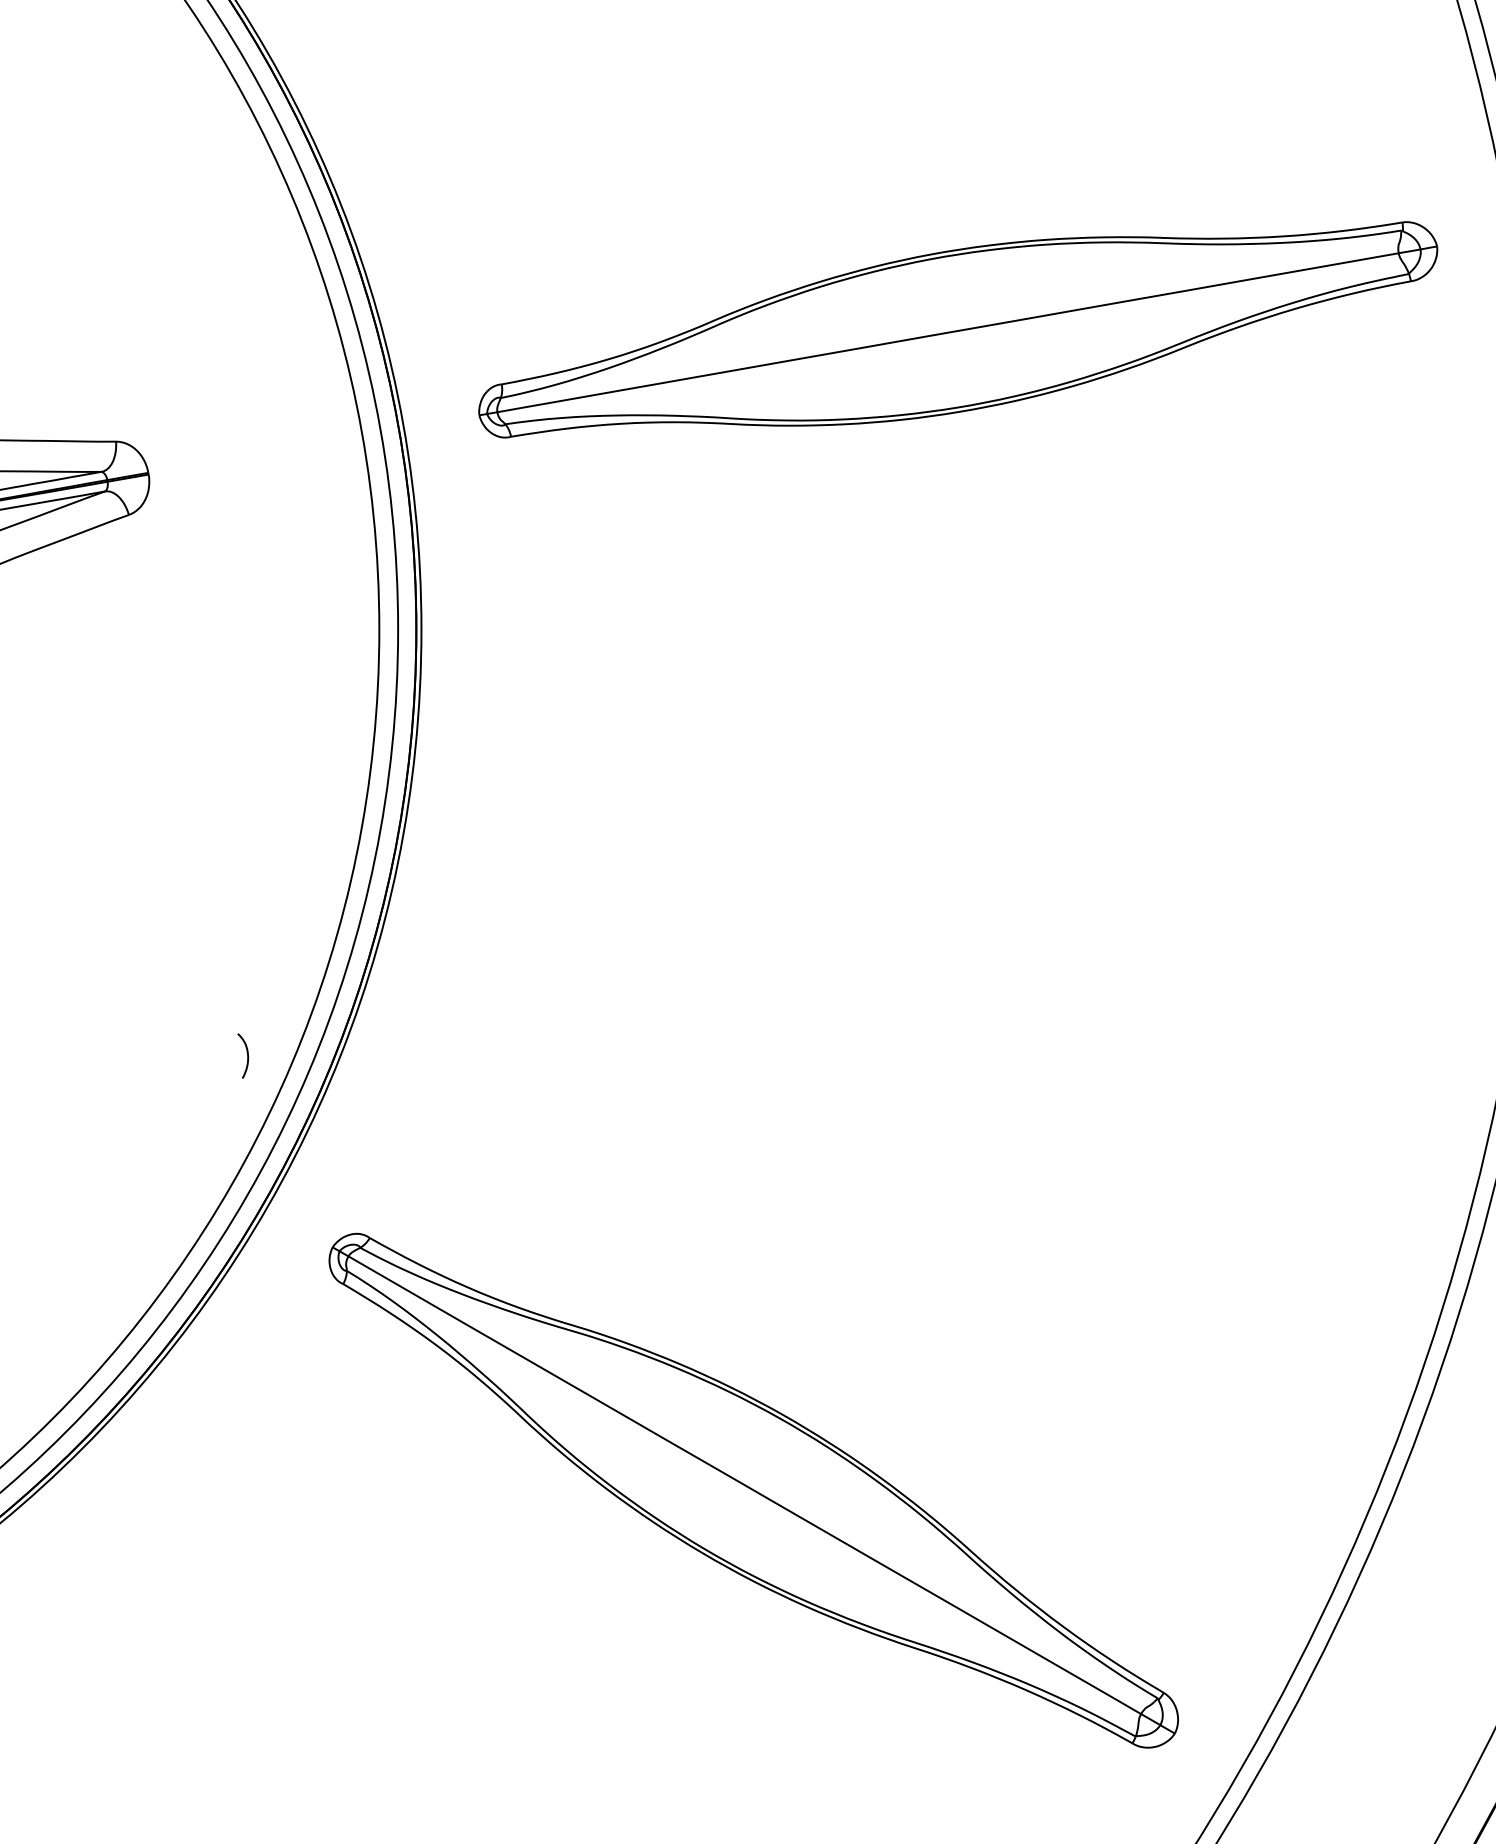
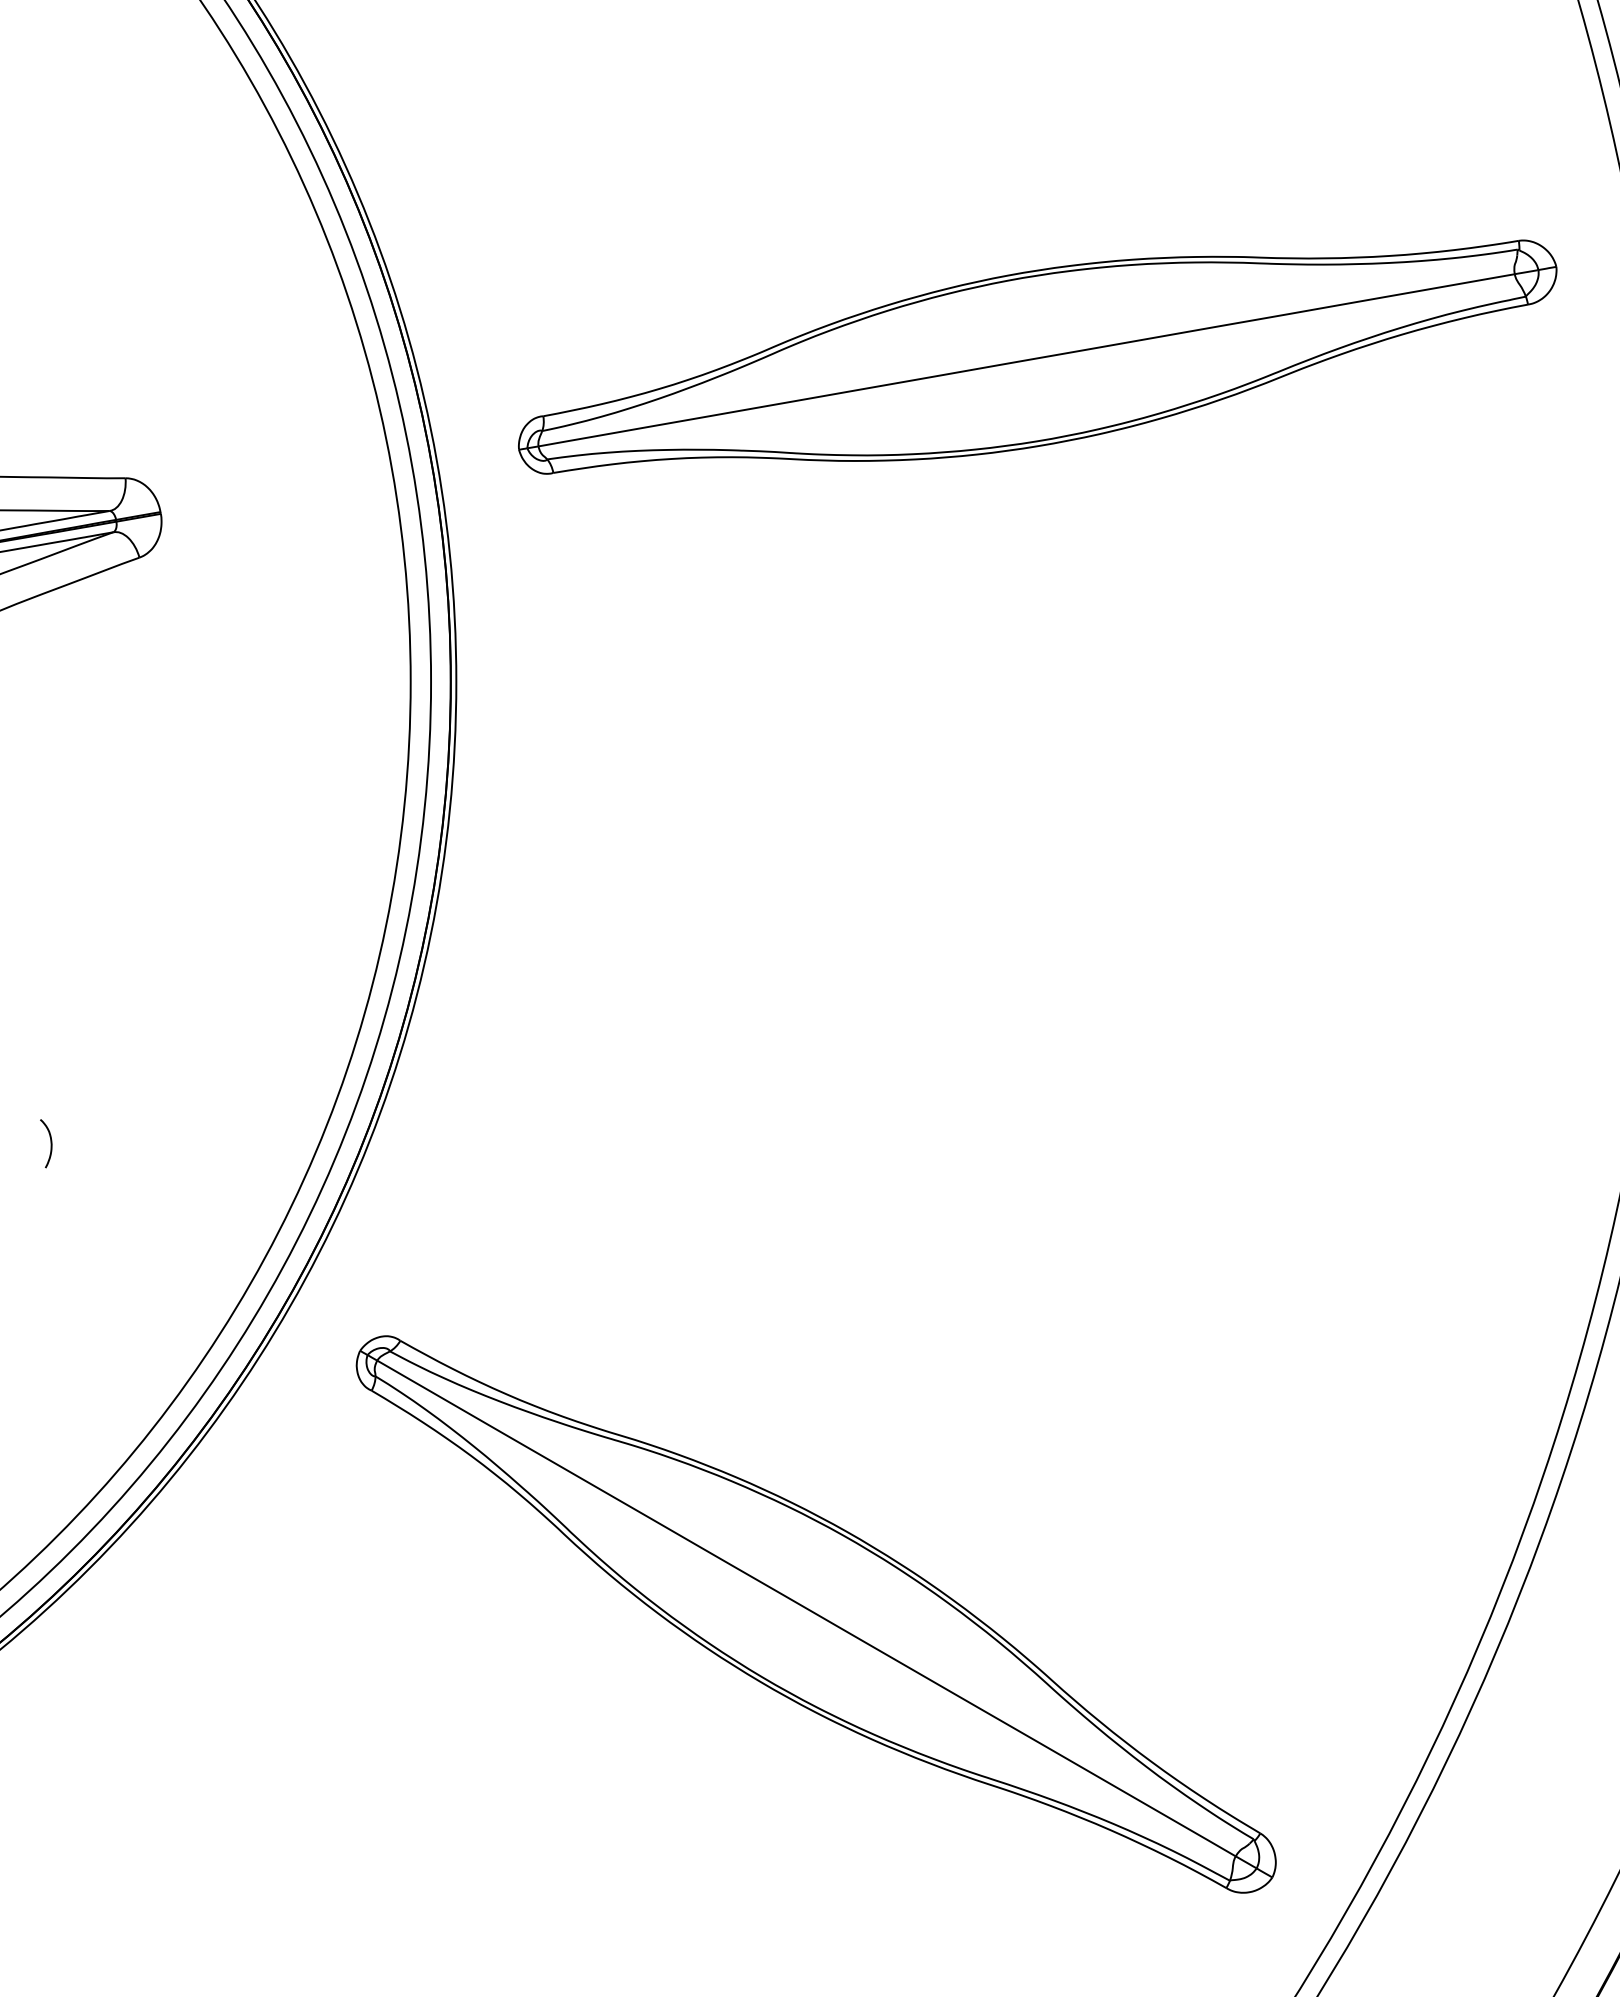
curve: (247, 1055) -> (50, 1143), moved

